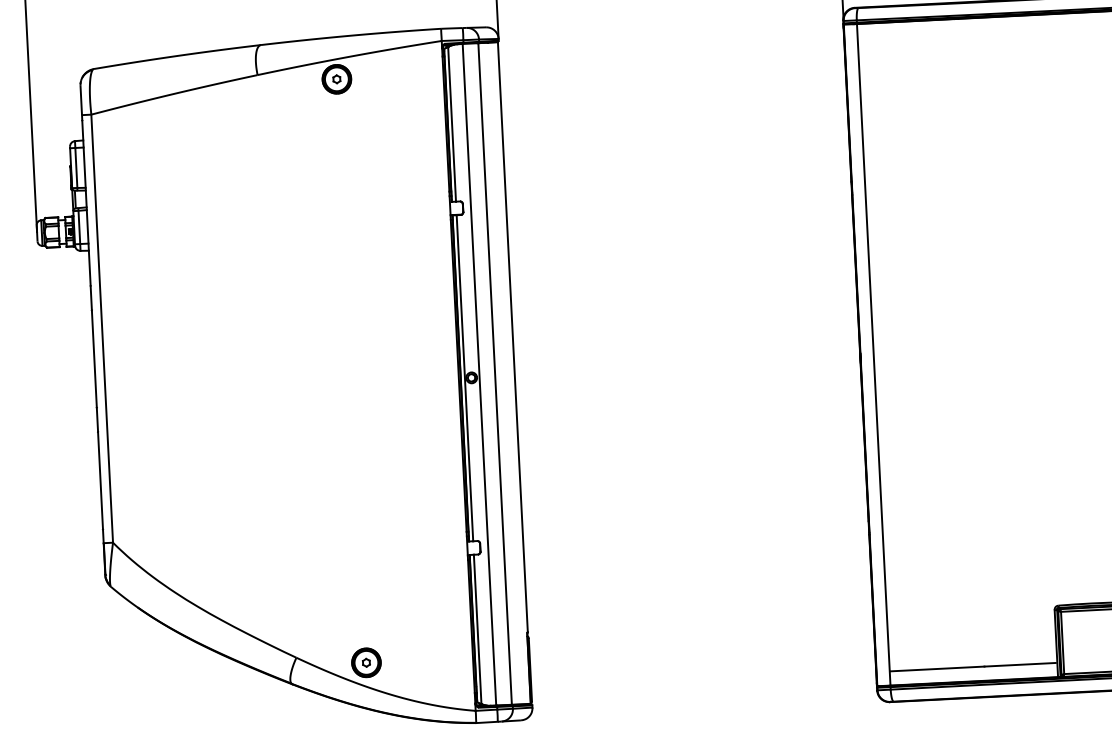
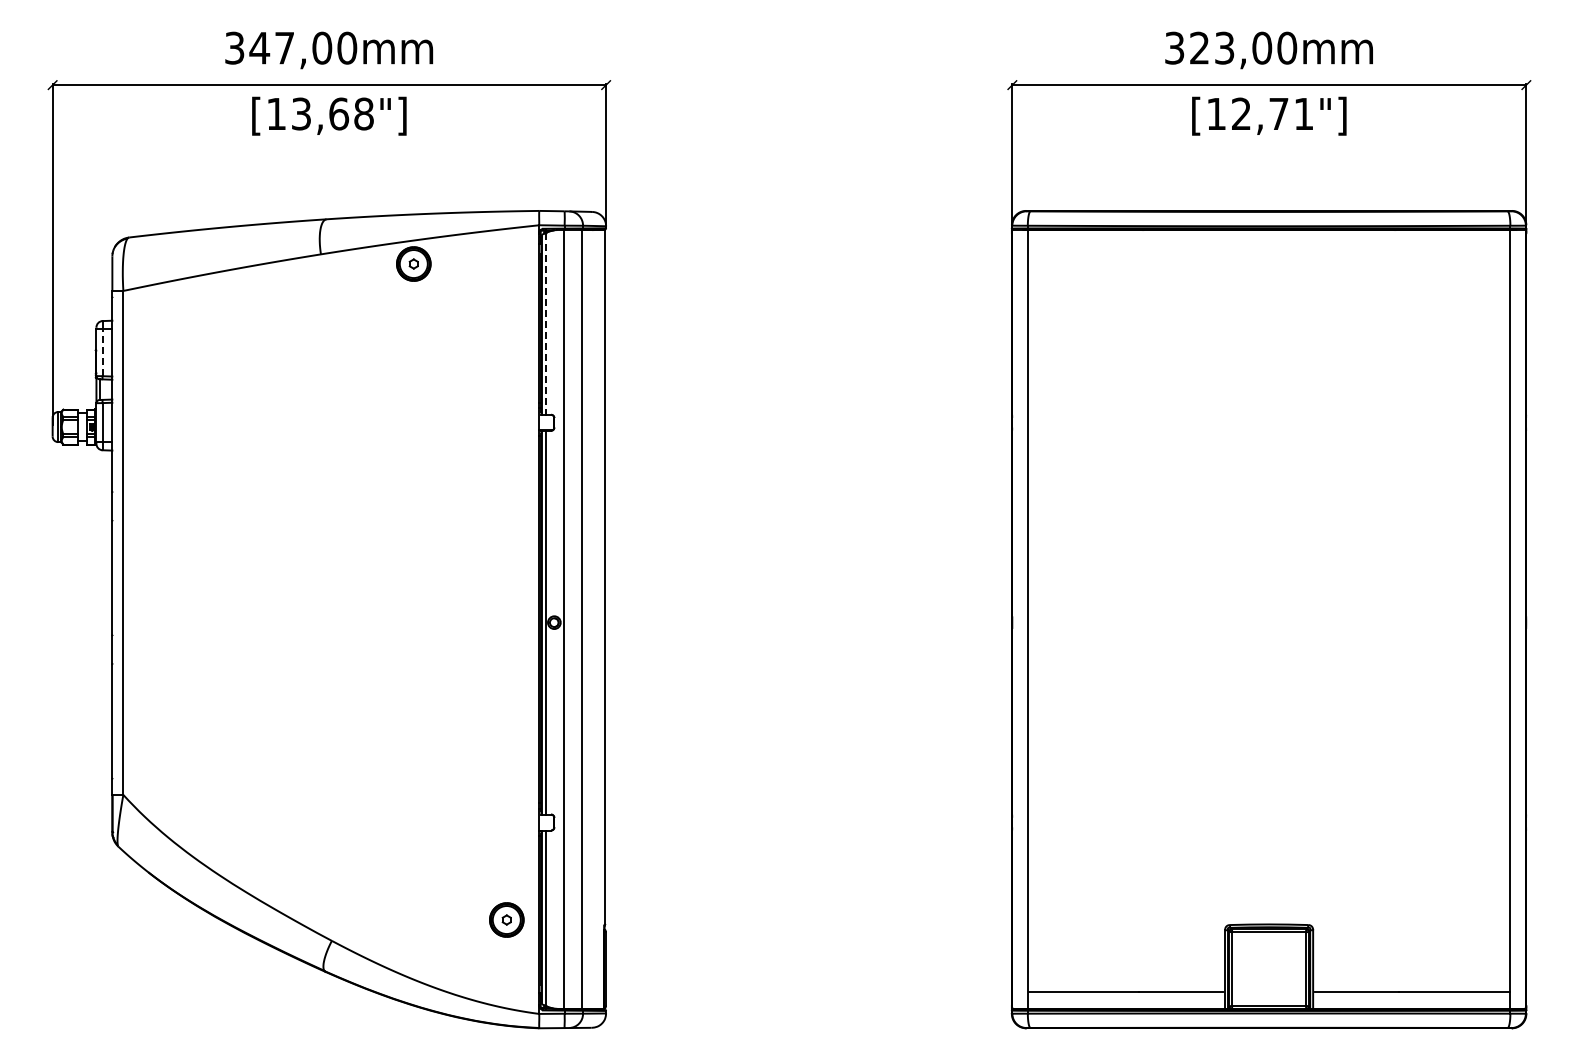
line: (452, 124) -> (546, 324), solid -> dashed
line: (76, 167) -> (102, 352), solid -> dashed
part: (366, 662) -> (506, 919), moved

